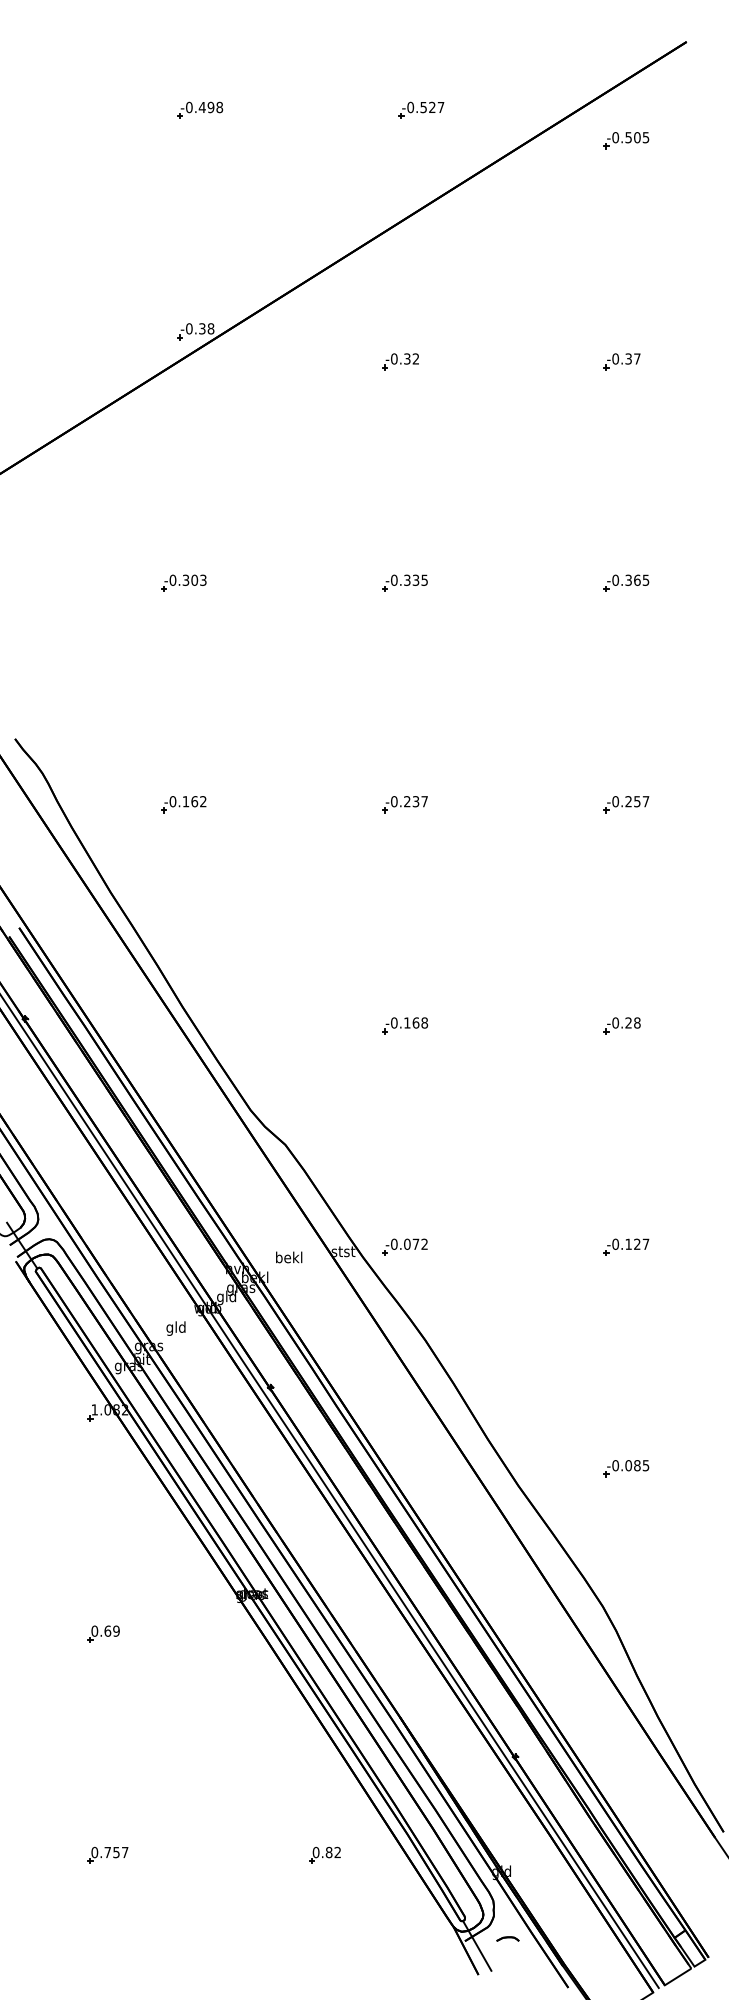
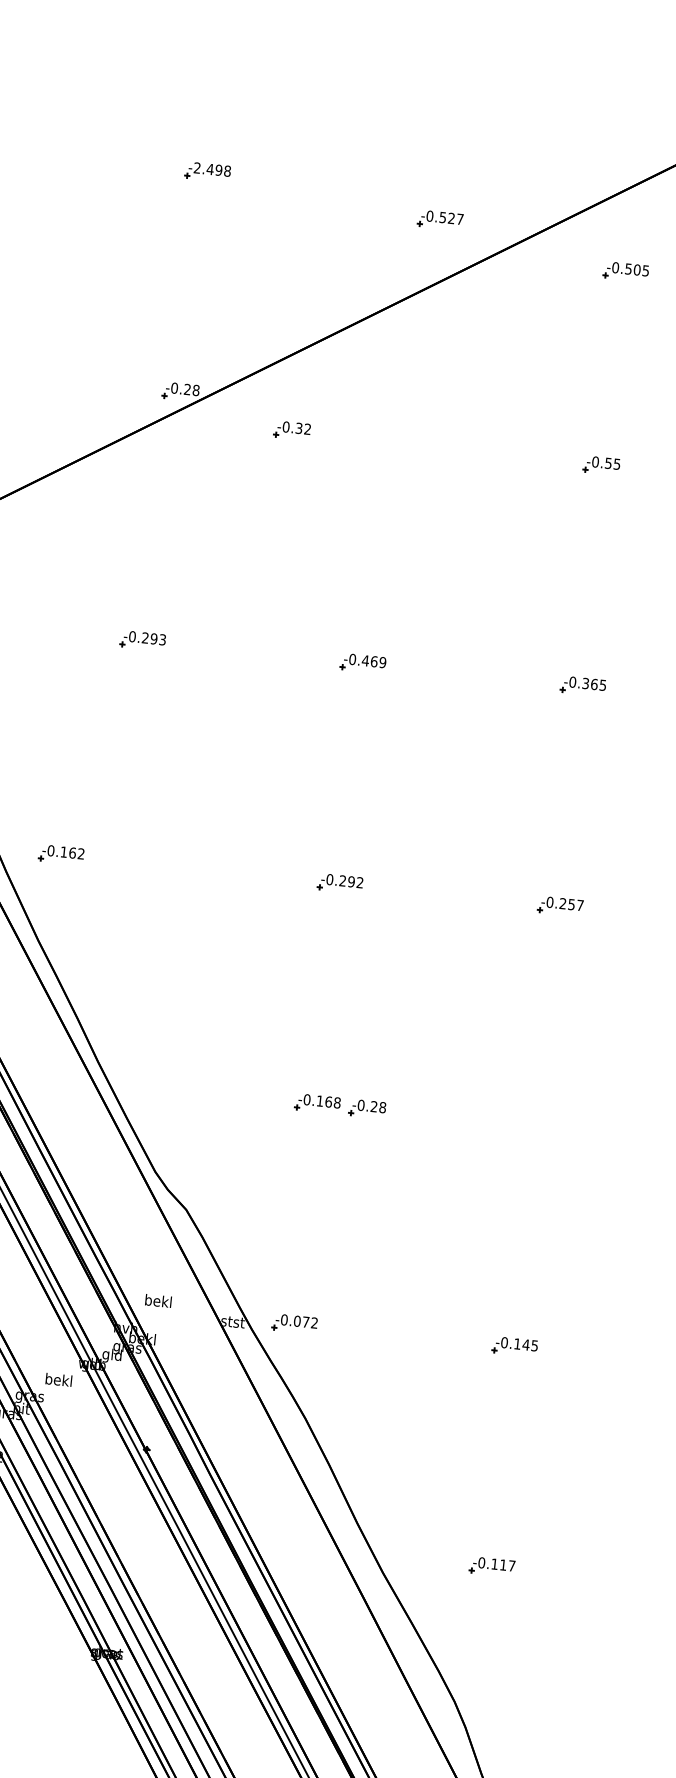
text: (189, 107) -> (197, 168), -0.498 -> -2.498
part: (421, 109) -> (440, 219), moved
part: (626, 140) -> (626, 271), moved
text: (202, 329) -> (187, 390), -0.38 -> -0.28
text: (632, 358) -> (612, 463), -0.37 -> -0.55
part: (400, 361) -> (292, 430), moved
text: (415, 579) -> (373, 660), -0.335 -> -0.469
text: (189, 580) -> (148, 638), -0.303 -> -0.293
text: (419, 801) -> (354, 882), -0.237 -> -0.292
part: (183, 804) -> (61, 854), moved
part: (621, 1025) -> (366, 1108), moved
text: (641, 1243) -> (530, 1344), -0.127 -> -0.145
text: (289, 1257) -> (158, 1301), moved
text: (176, 1328) -> (59, 1381), gld -> bekl
text: (637, 1465) -> (503, 1564), -0.085 -> -0.117

